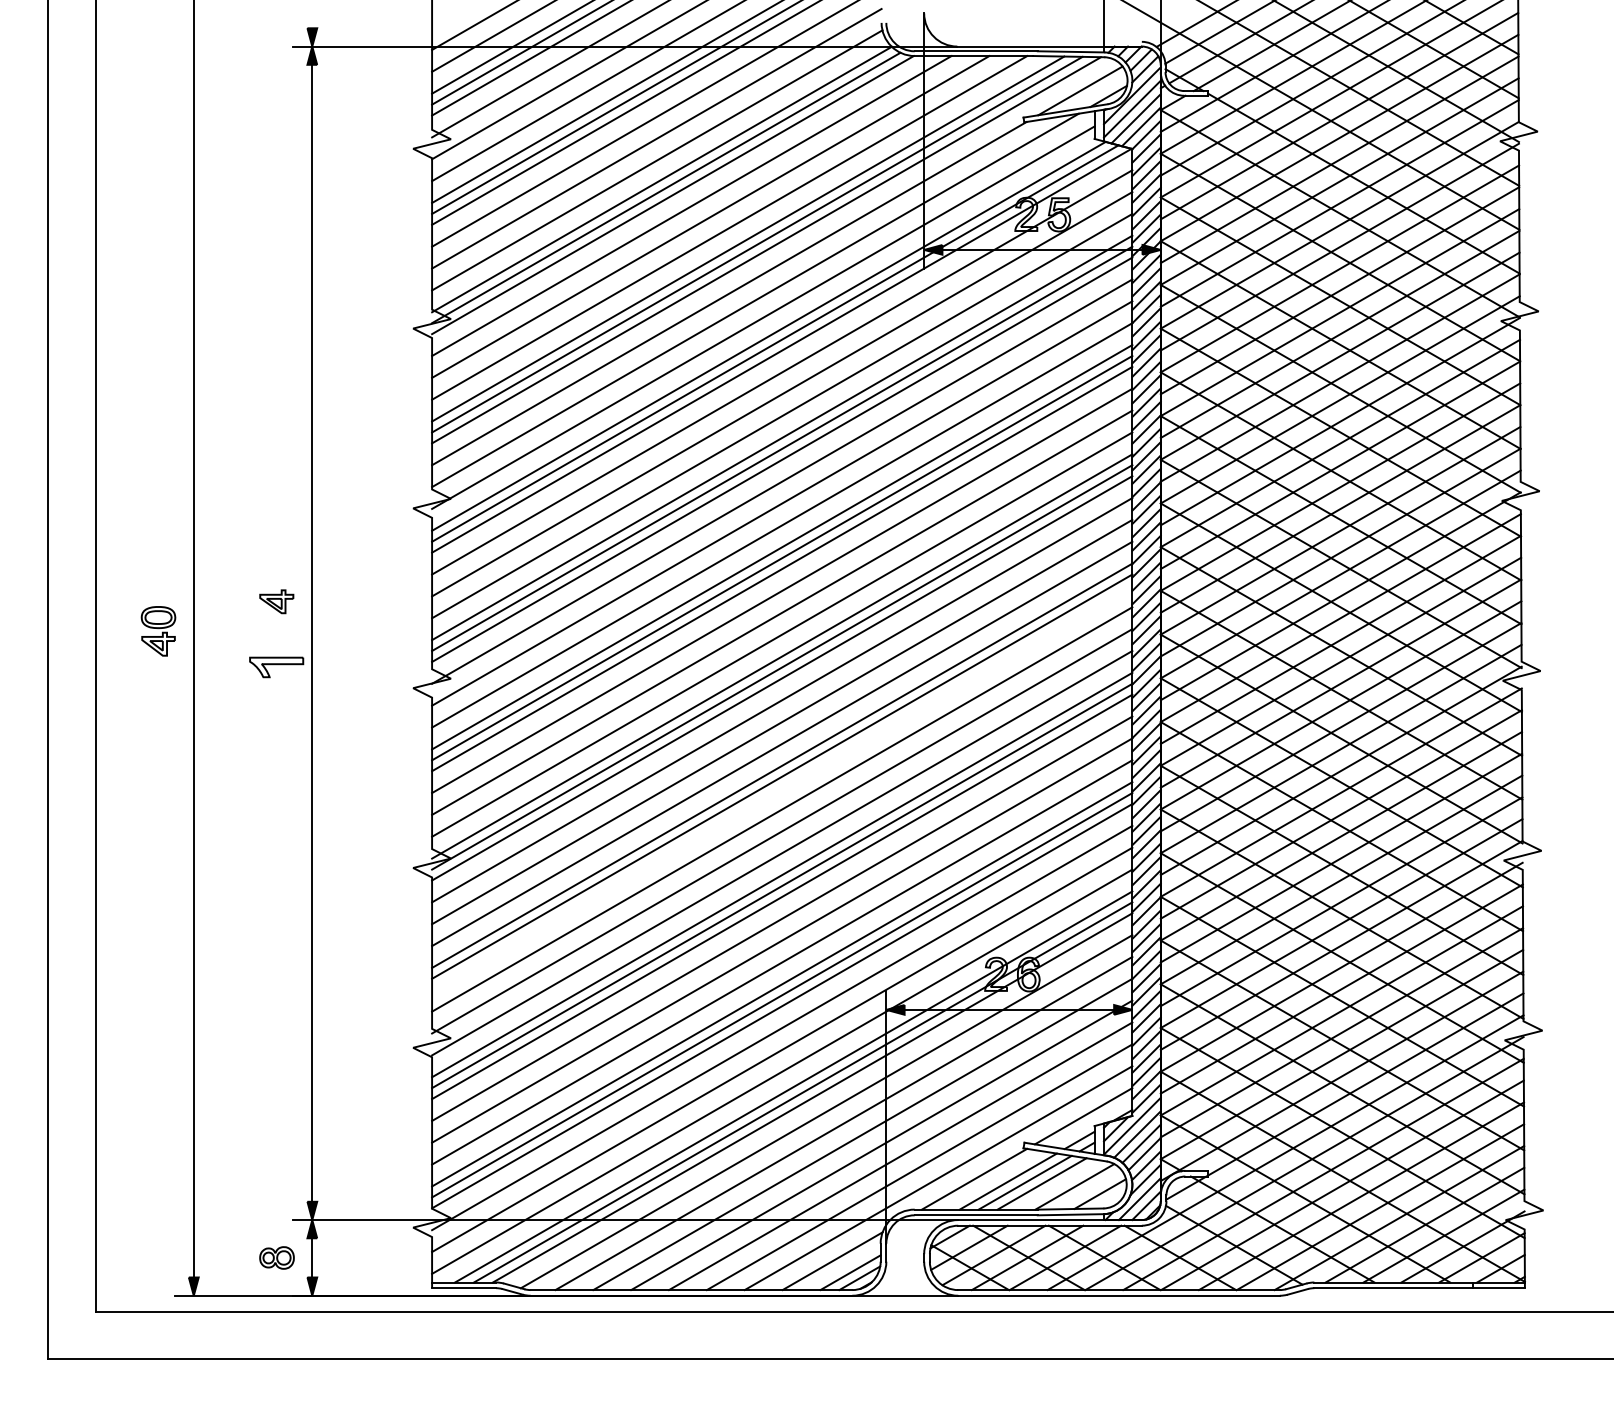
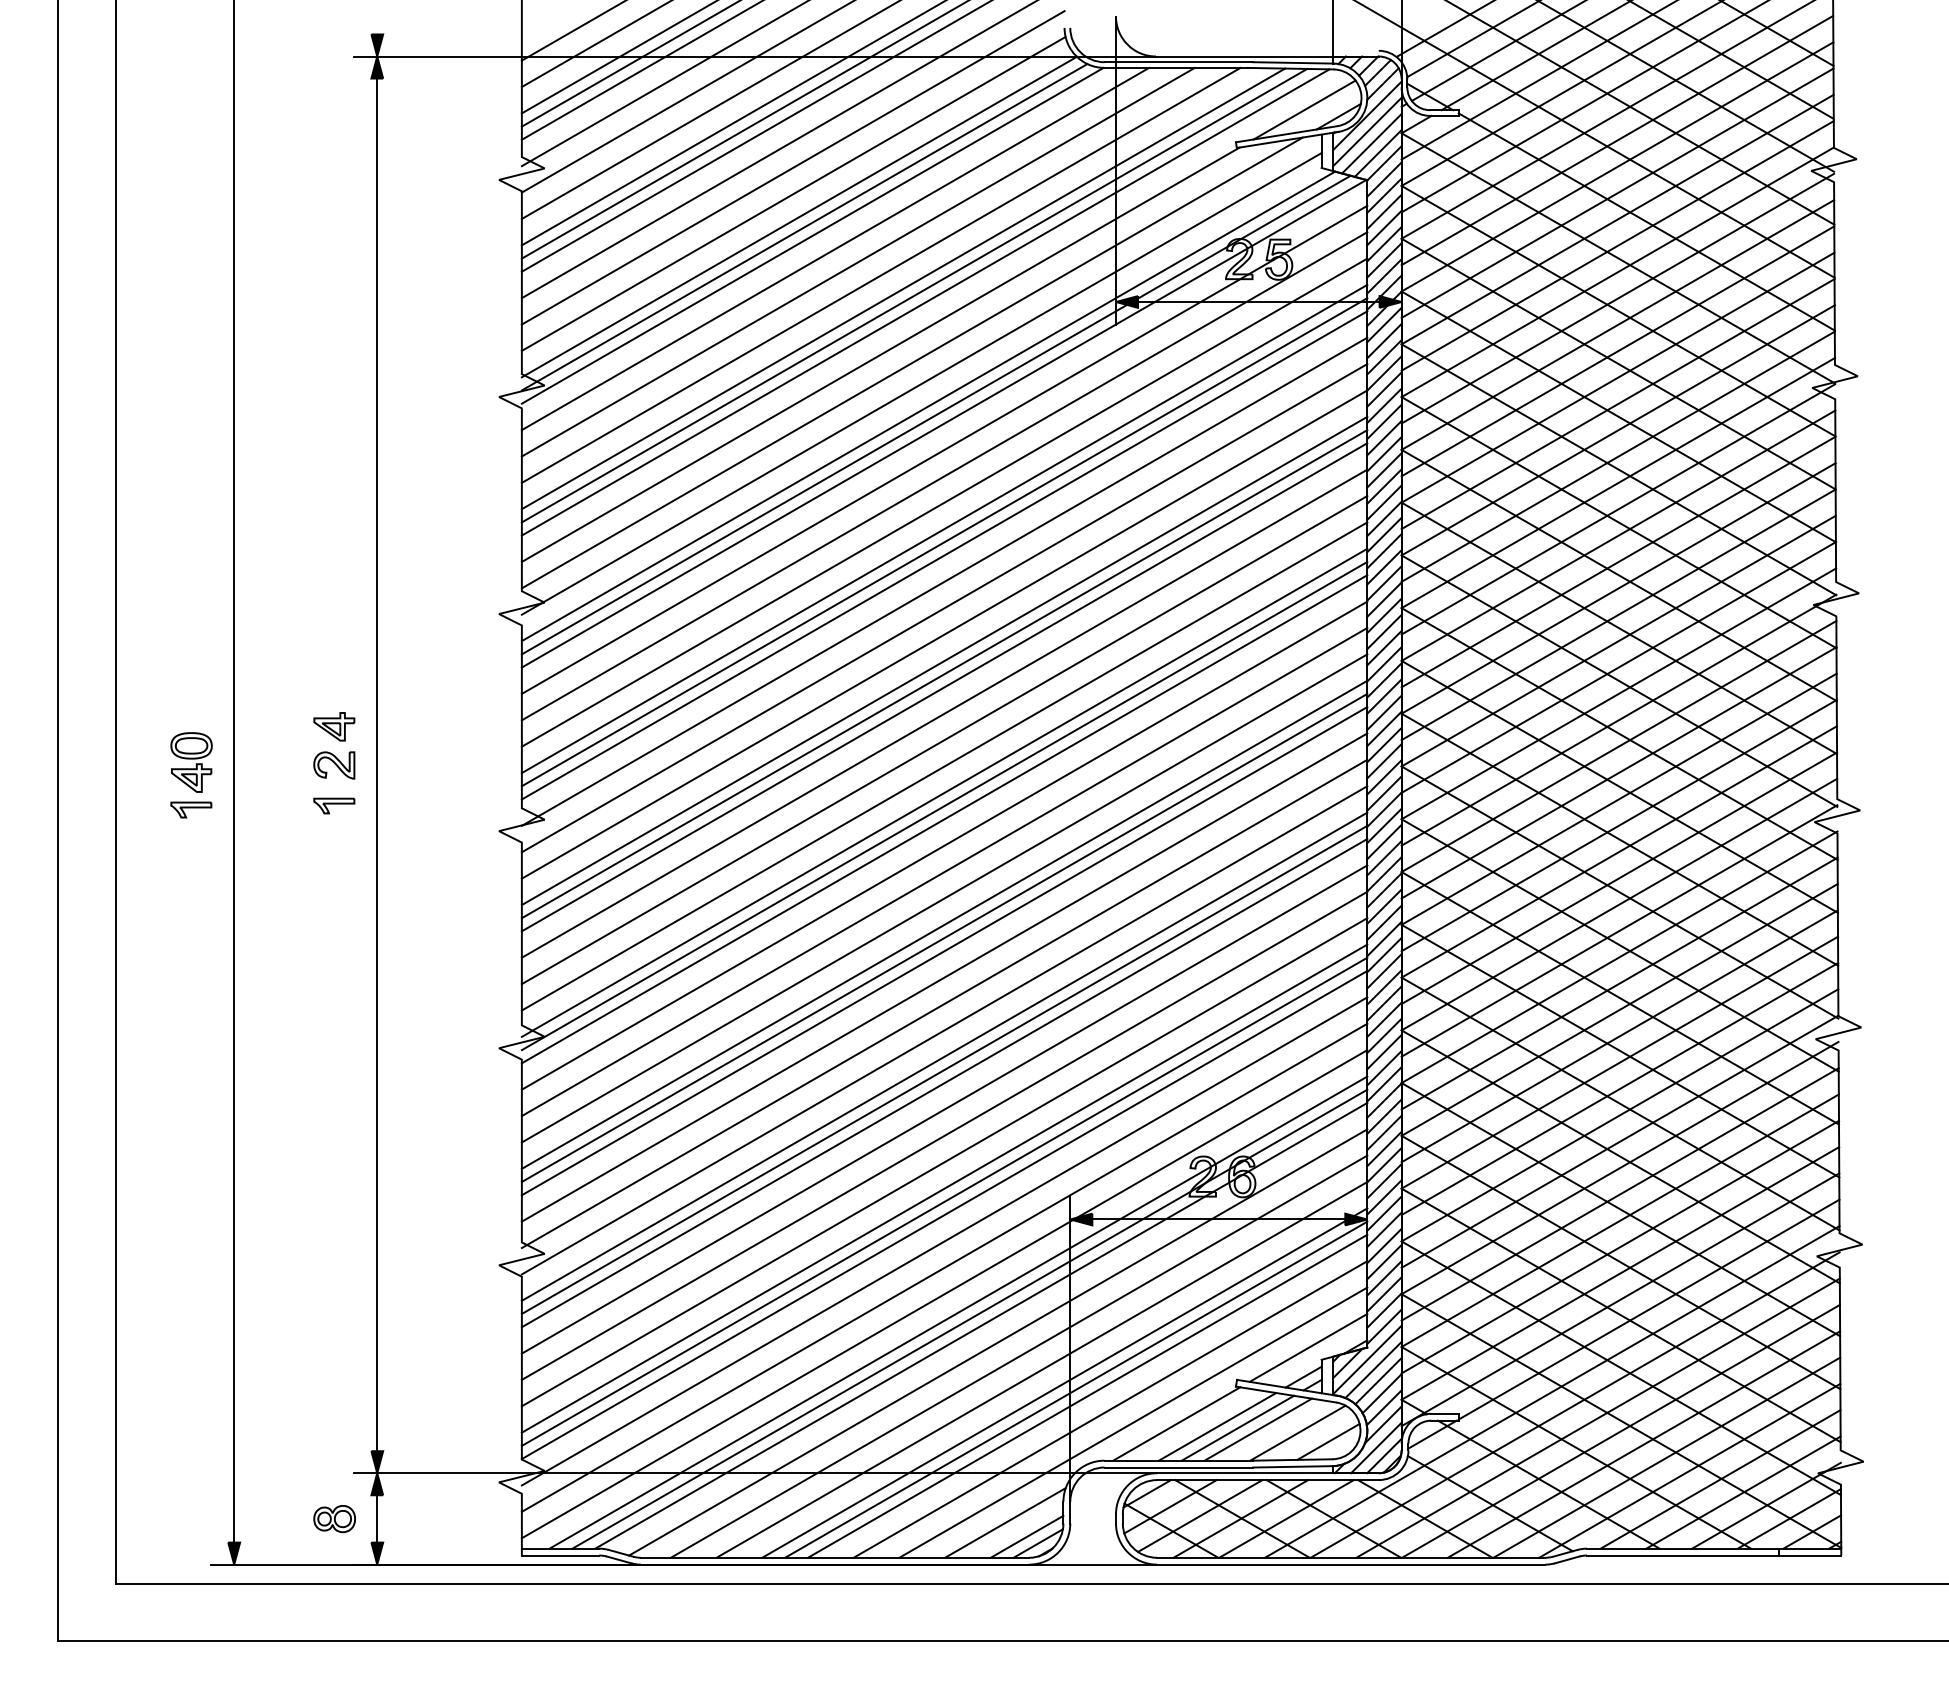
part: (276, 633) -> (334, 765), added
part: (276, 666) -> (334, 805), size x0.62
part: (158, 670) -> (191, 809), added
line: (782, 787) -> (944, 951), added
line: (891, 1150) -> (1076, 1389), added

